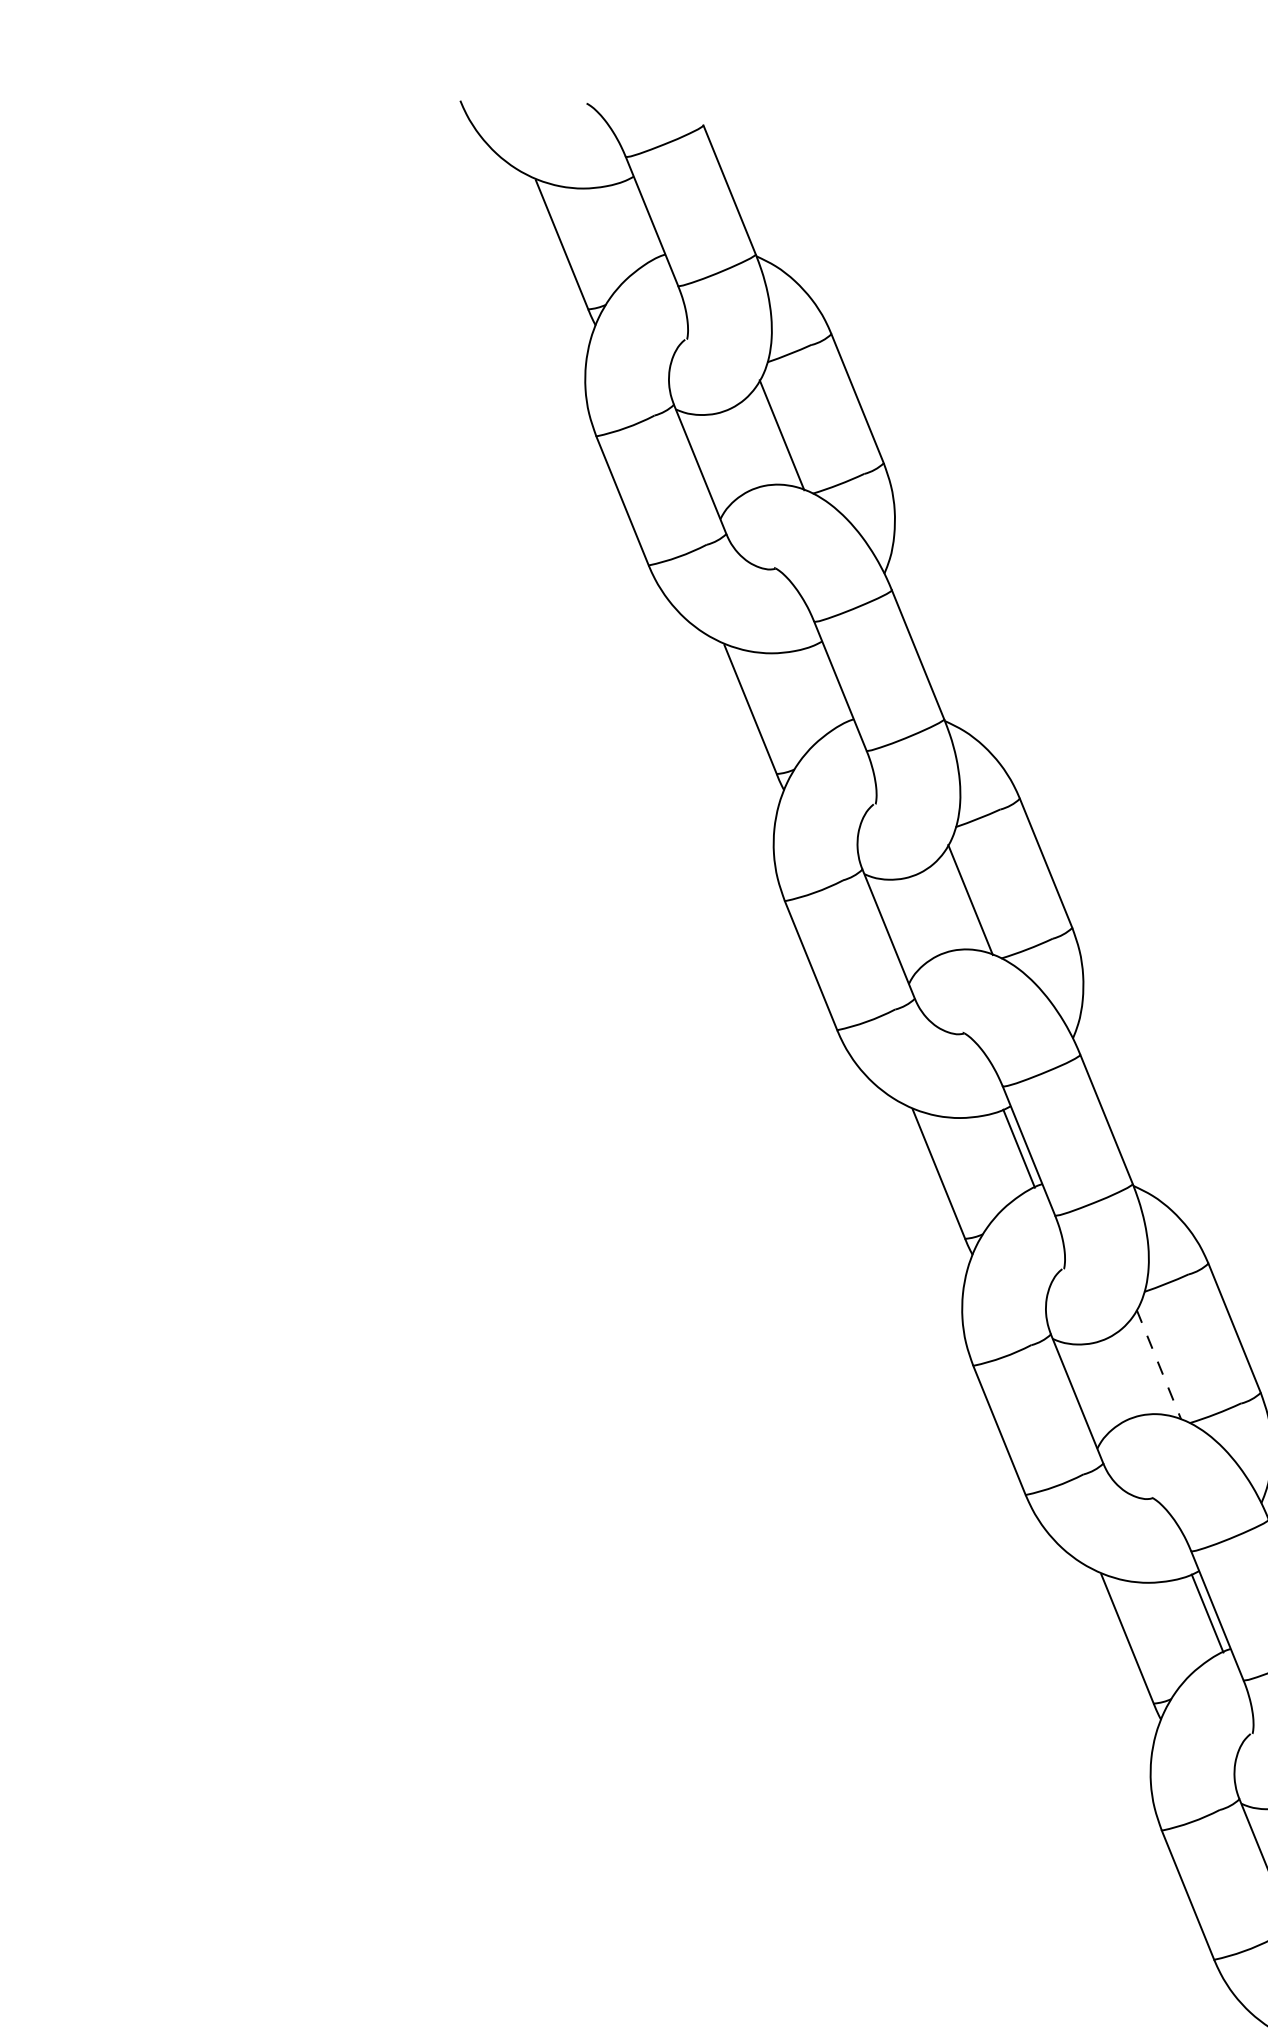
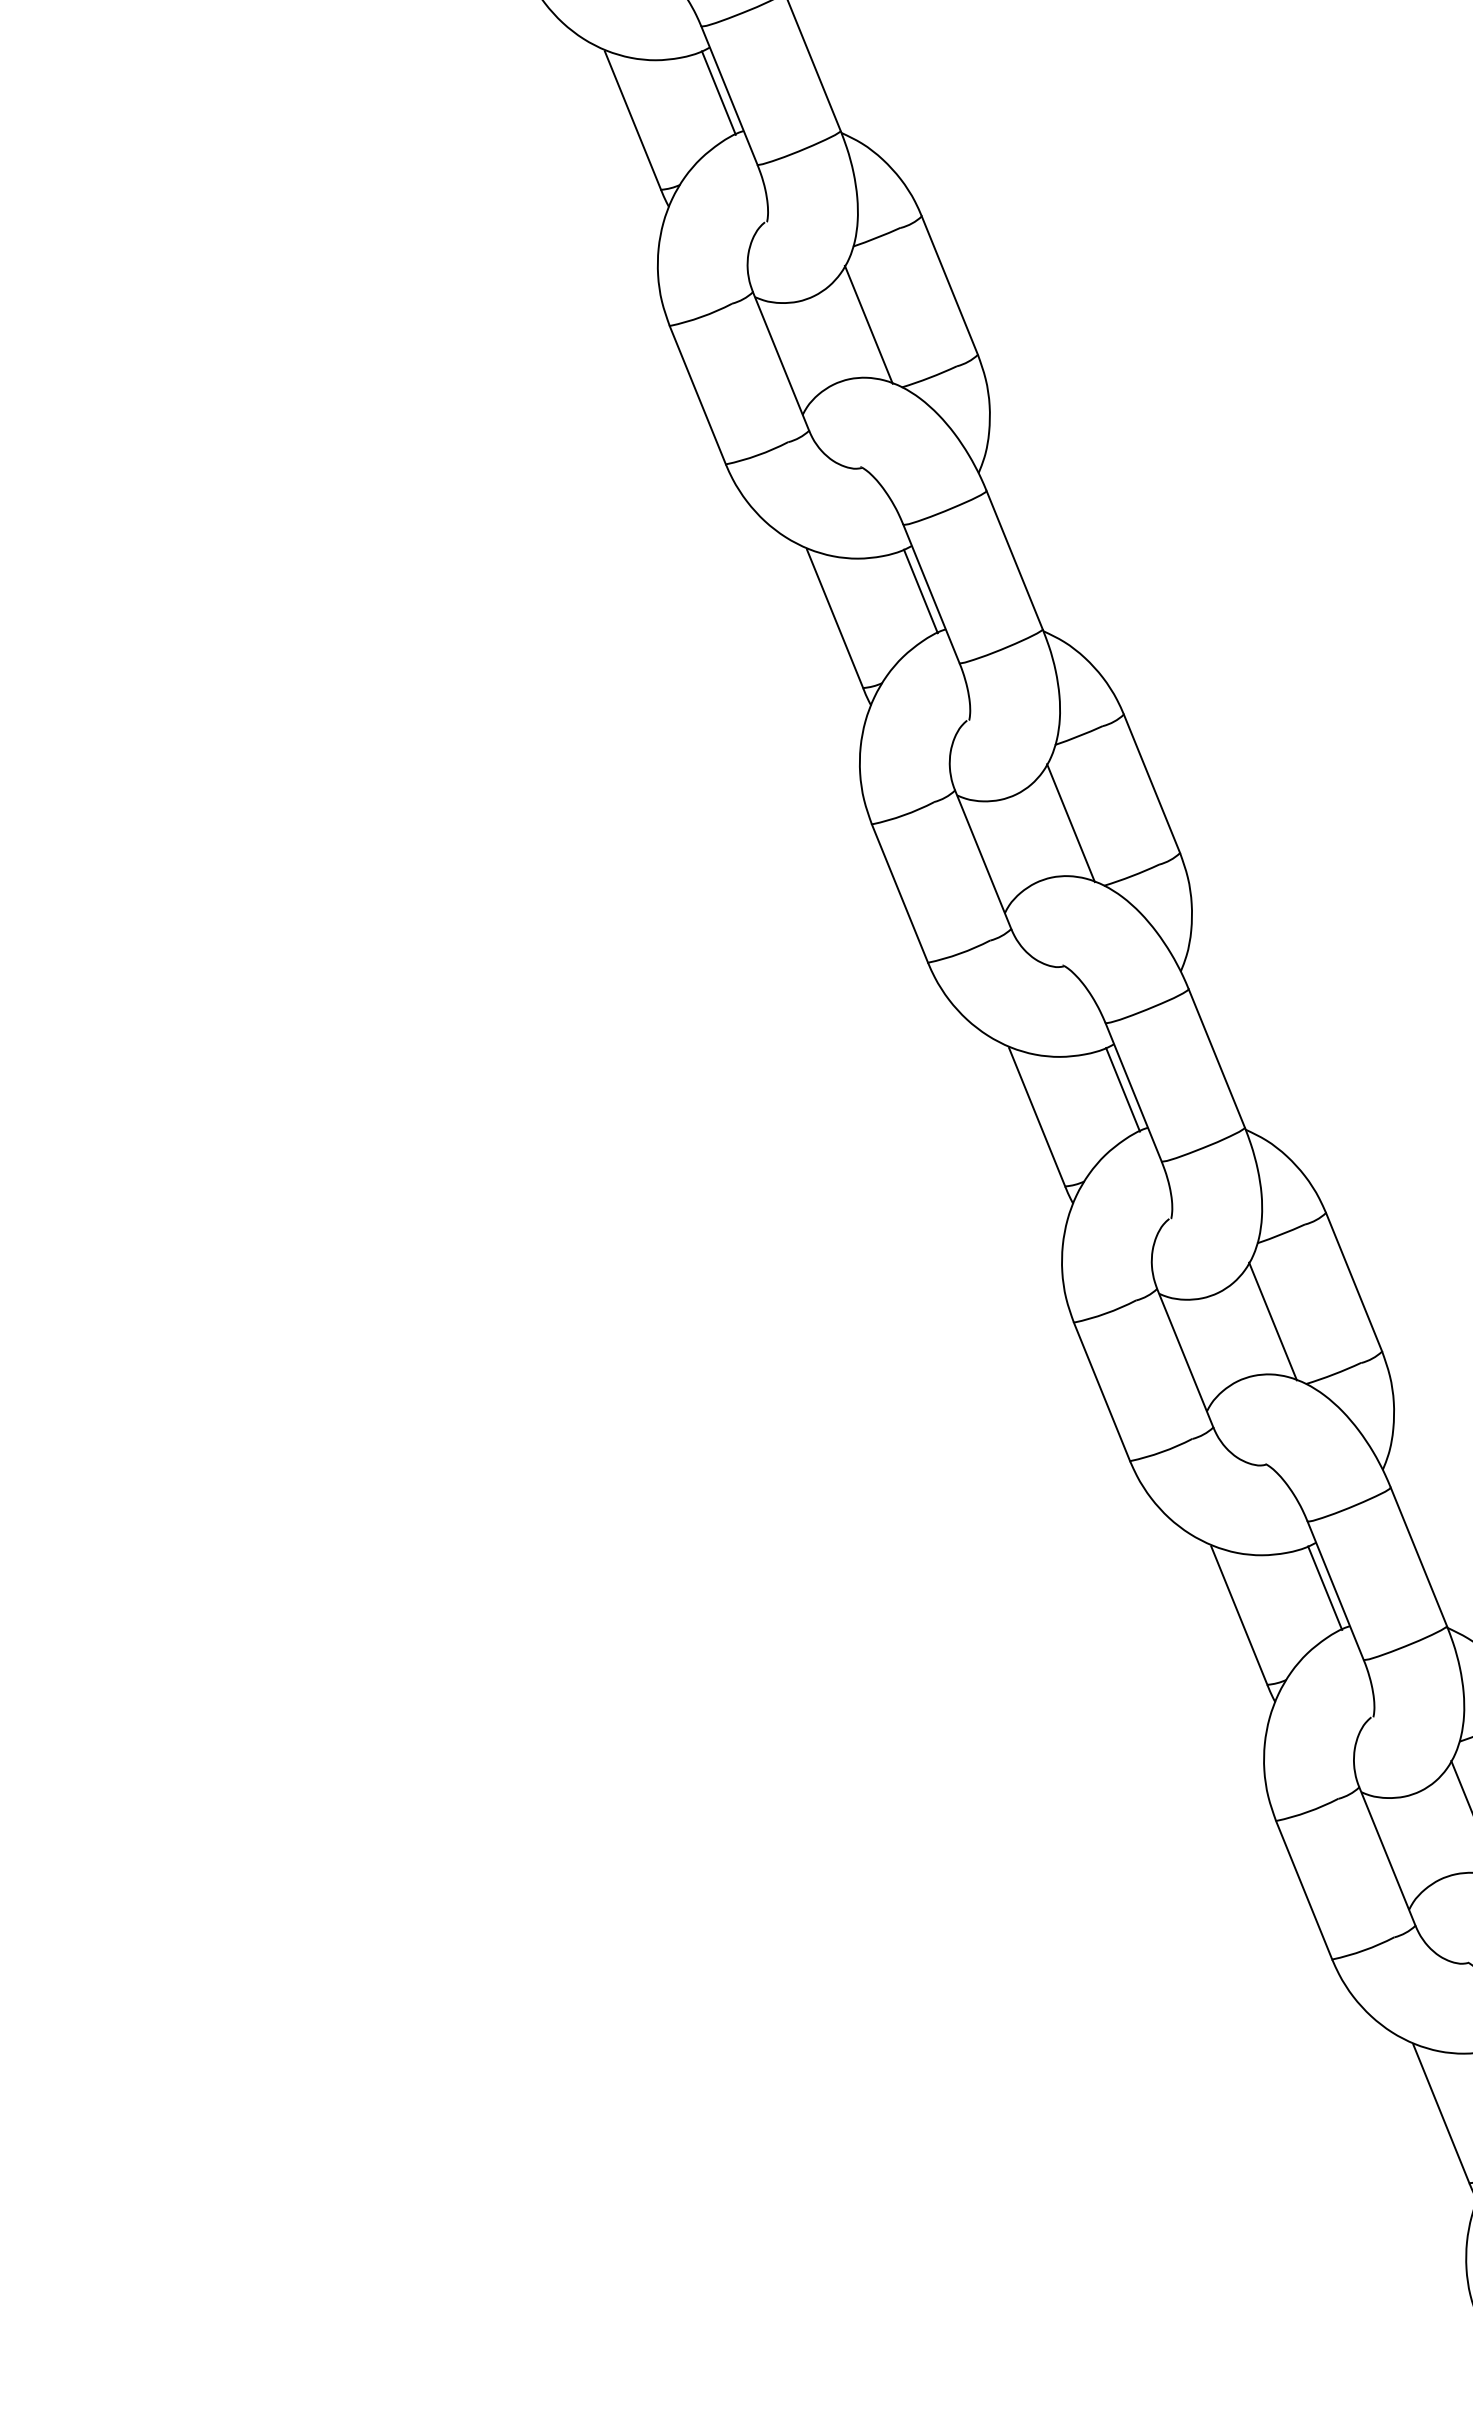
line: (641, 218) -> (718, 92), added
line: (830, 683) -> (920, 591), added
line: (1159, 1364) -> (1273, 1321), dashed -> solid

